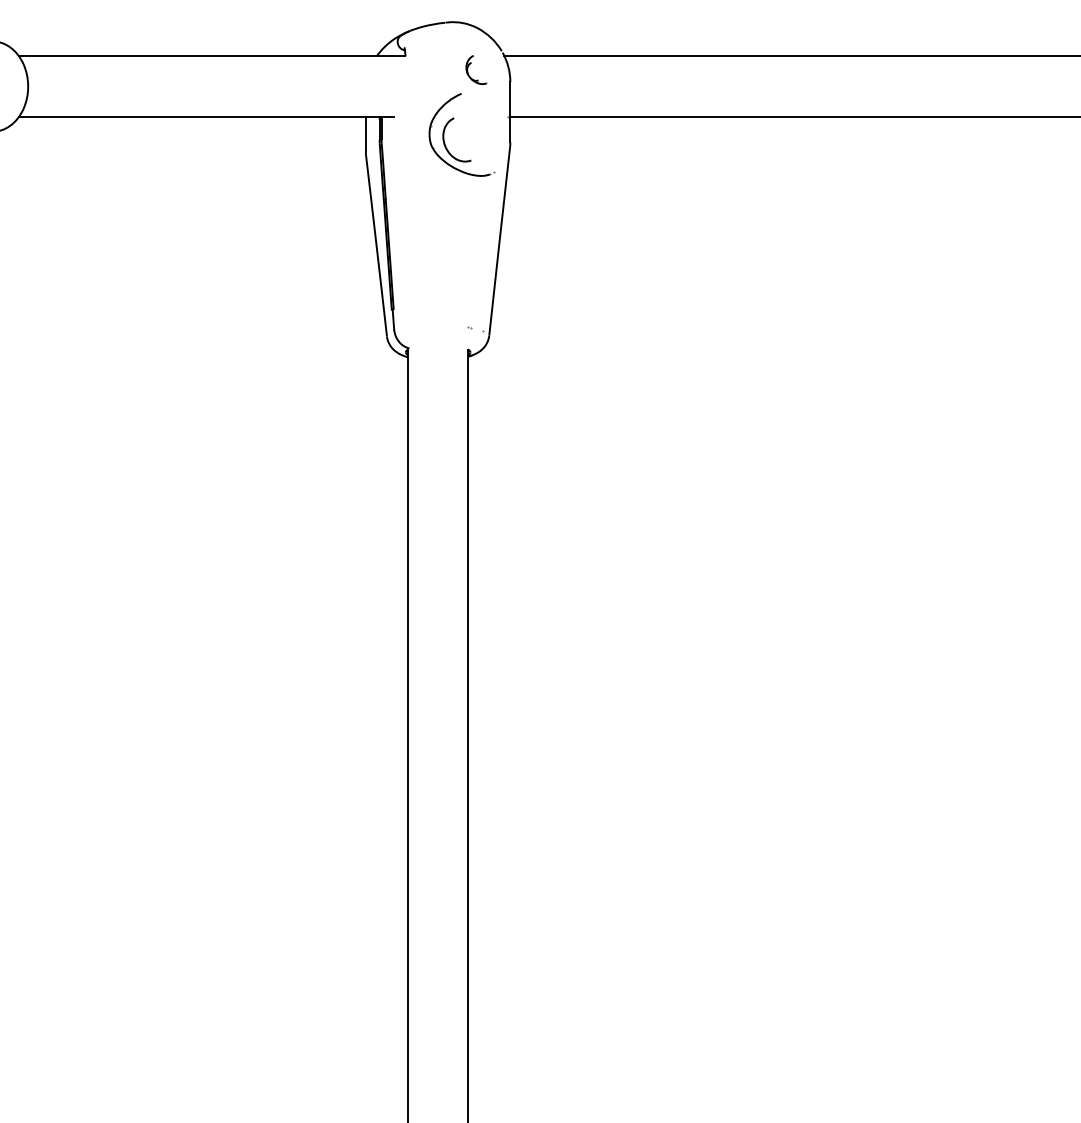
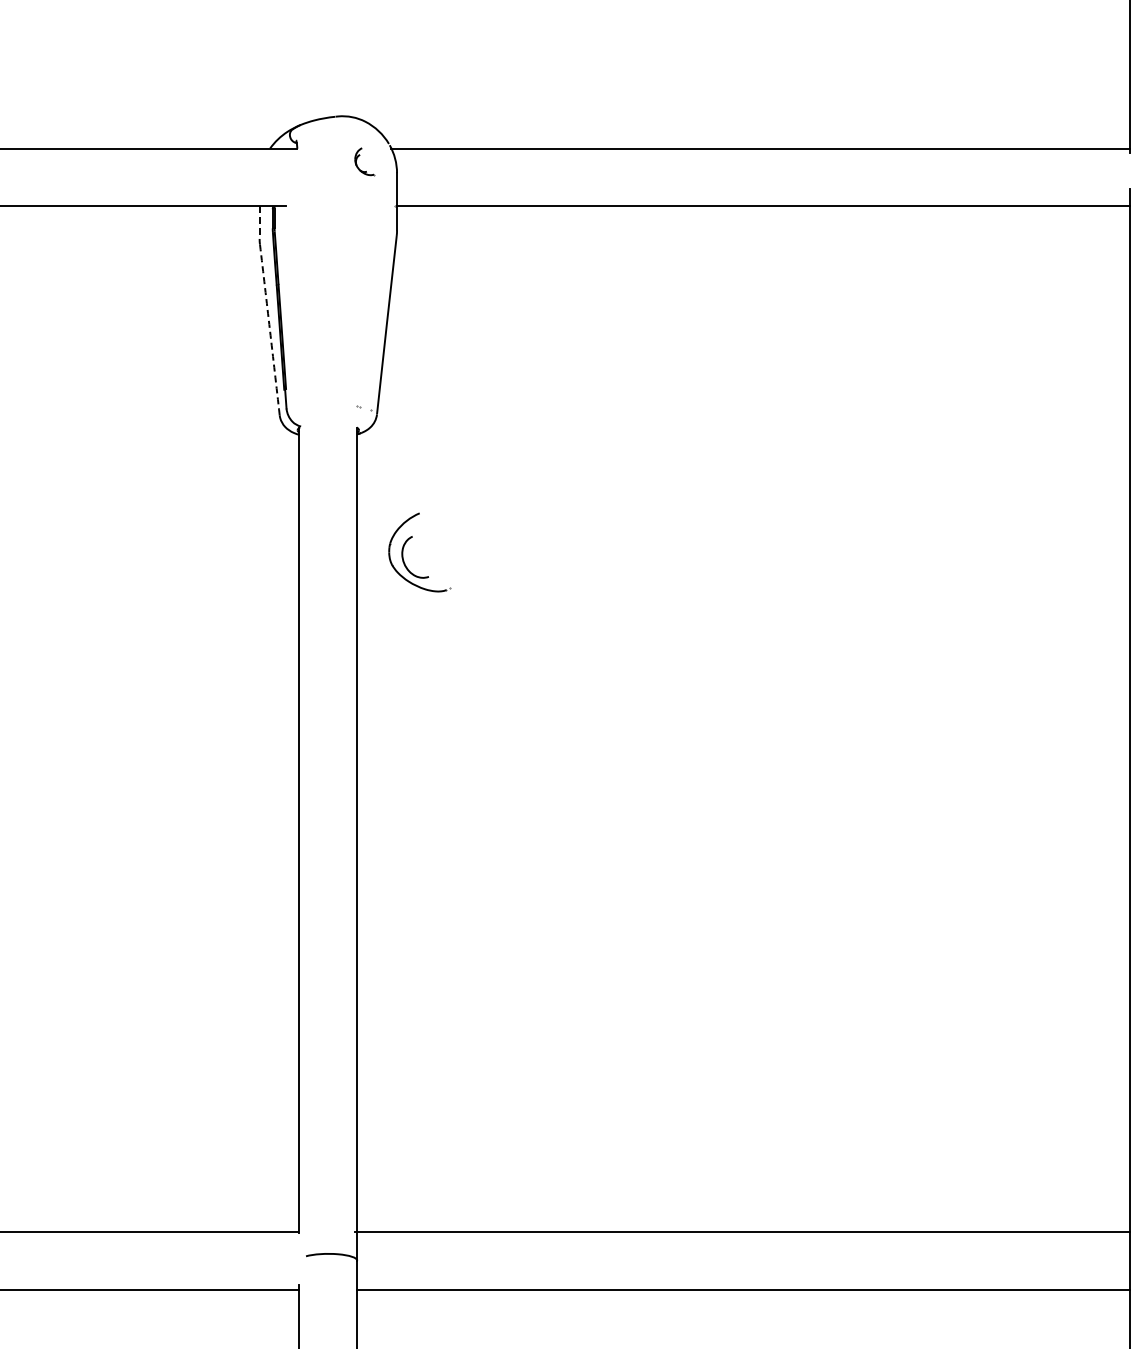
part: (447, 125) -> (406, 543), moved
line: (365, 134) -> (259, 223), solid -> dashed
line: (376, 246) -> (269, 329), solid -> dashed

